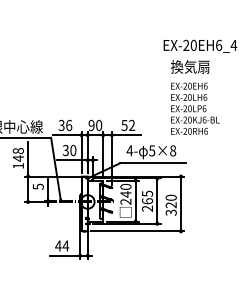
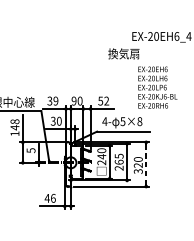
text: (190, 66) -> (124, 53), moved
text: (69, 125) -> (56, 101), 36 -> 39
line: (181, 204) -> (146, 164), solid -> dashed
text: (65, 245) -> (53, 197), 44 -> 46

